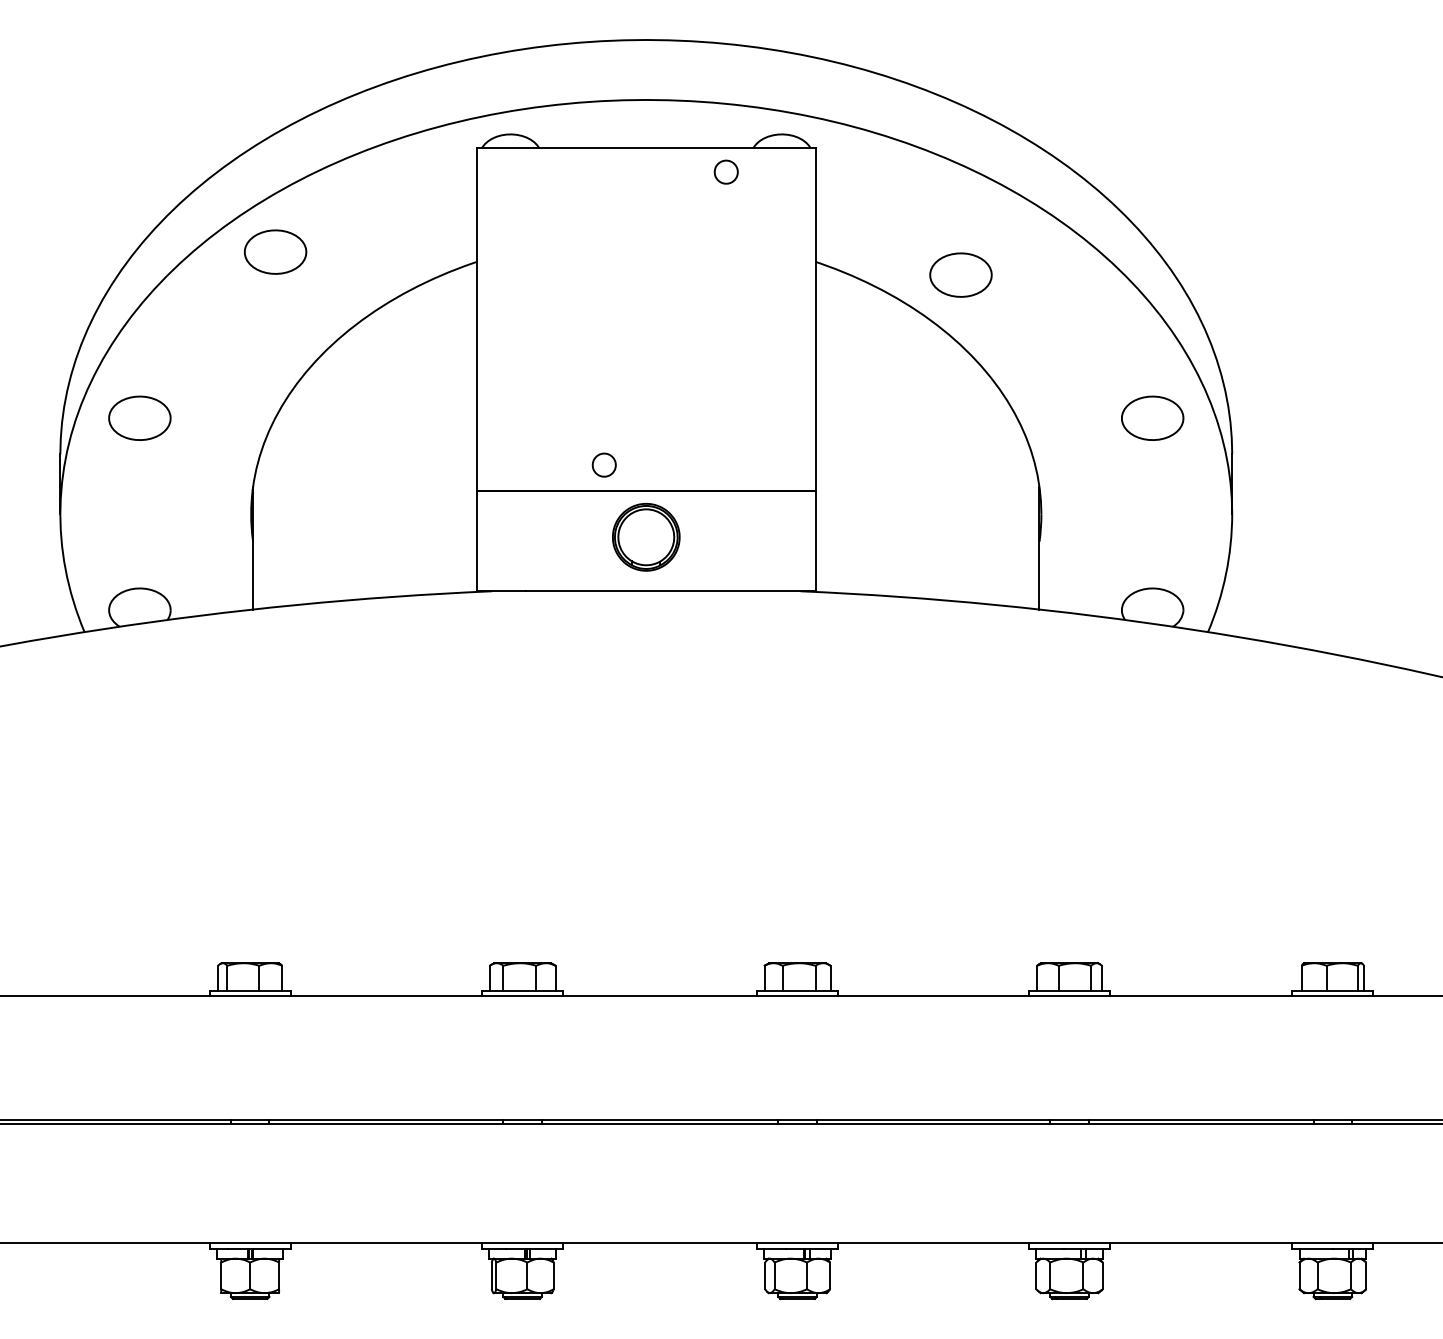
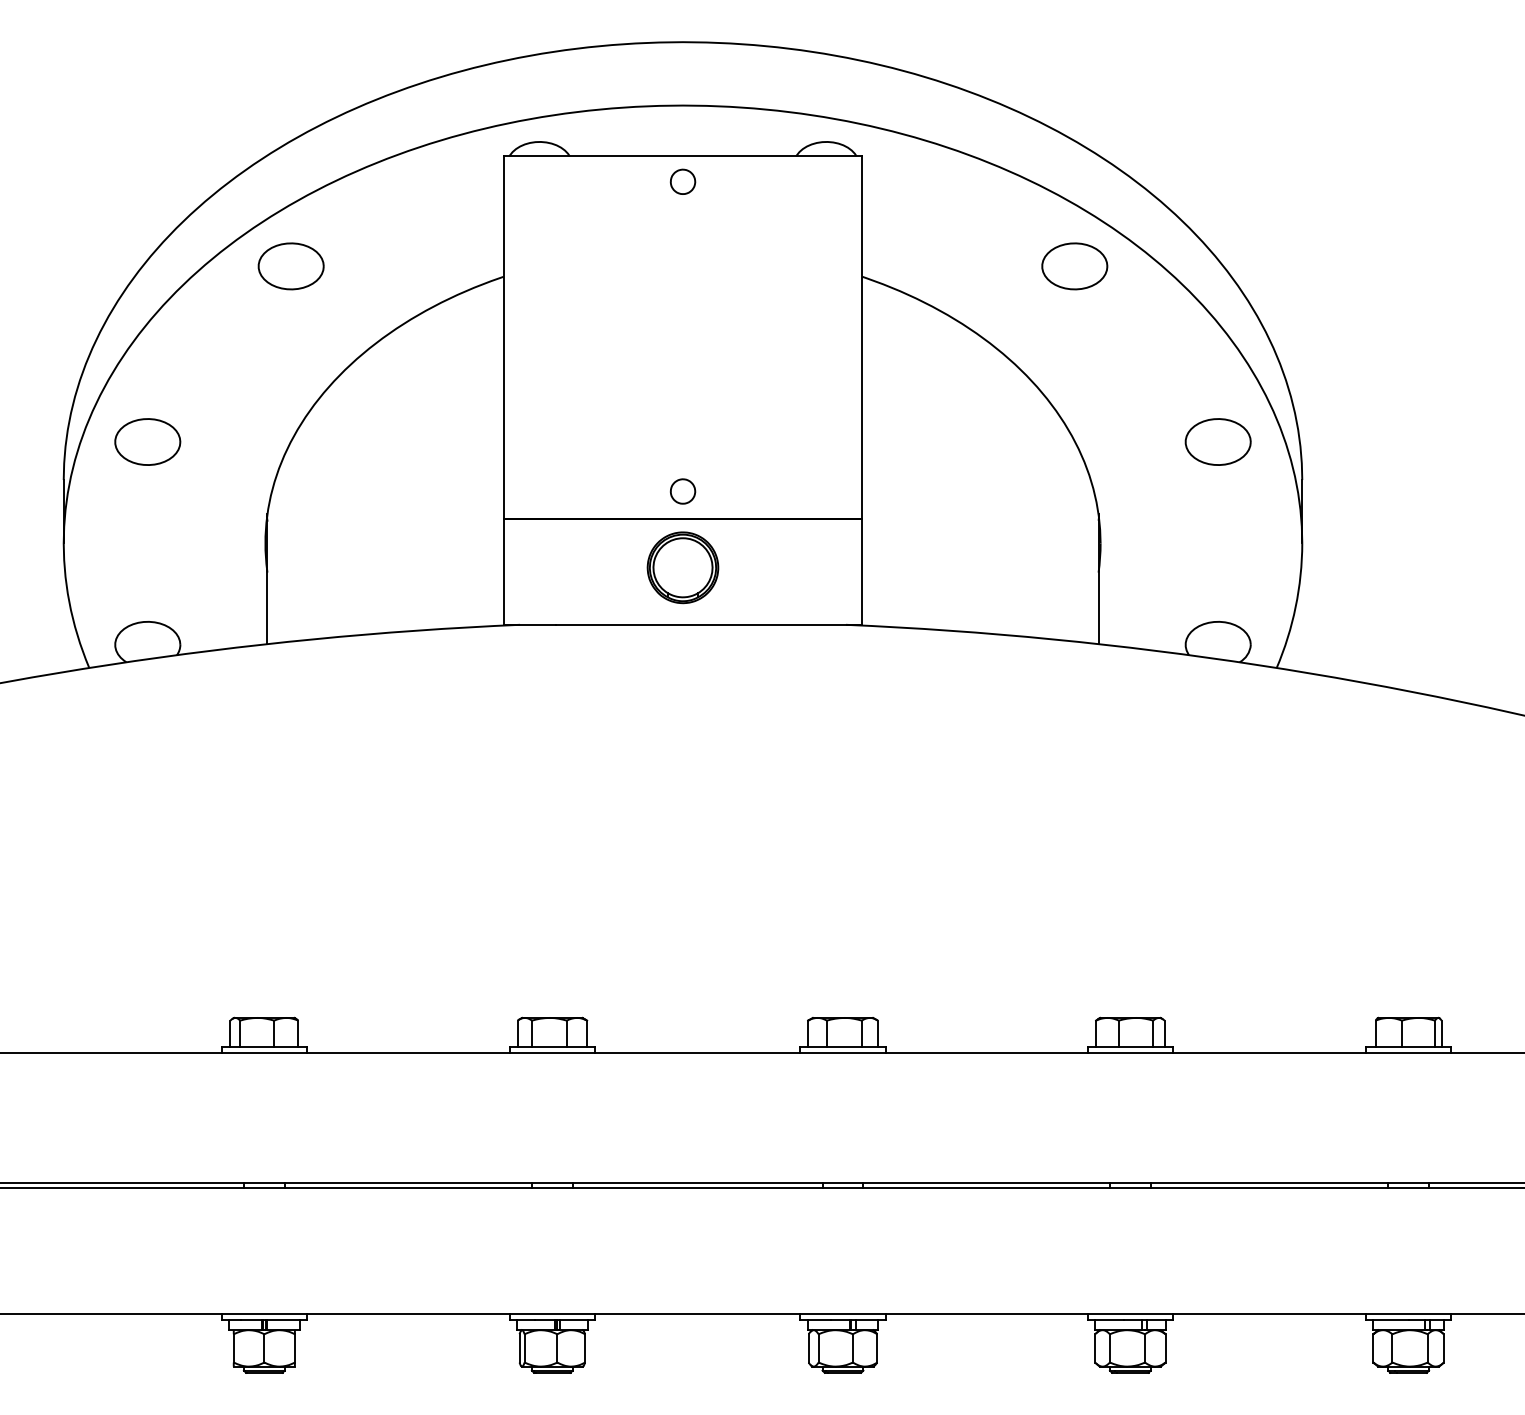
part: (725, 171) -> (682, 181), moved
part: (960, 274) -> (1074, 265), moved
part: (603, 464) -> (682, 490), moved

